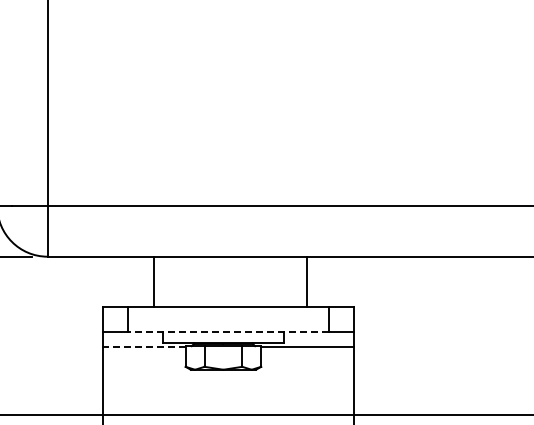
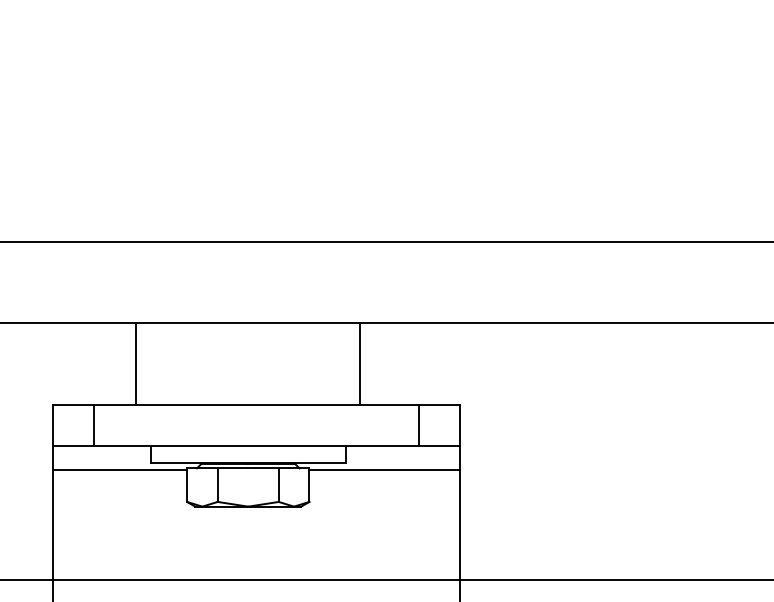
line: (306, 281) -> (360, 363), moved
line: (228, 332) -> (256, 446), dashed -> solid
line: (143, 347) -> (118, 470), dashed -> solid

